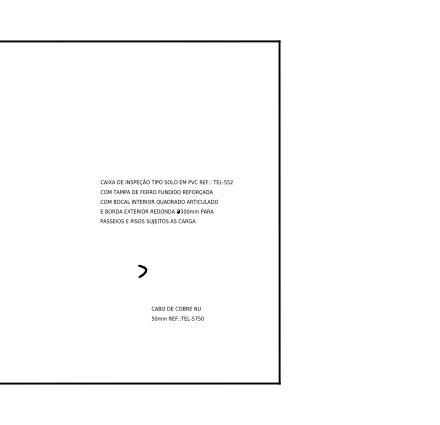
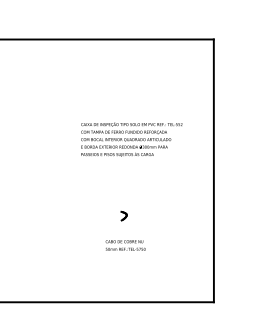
text: (166, 201) -> (131, 139), moved
part: (142, 271) -> (123, 216), moved
text: (177, 313) -> (125, 245), moved

